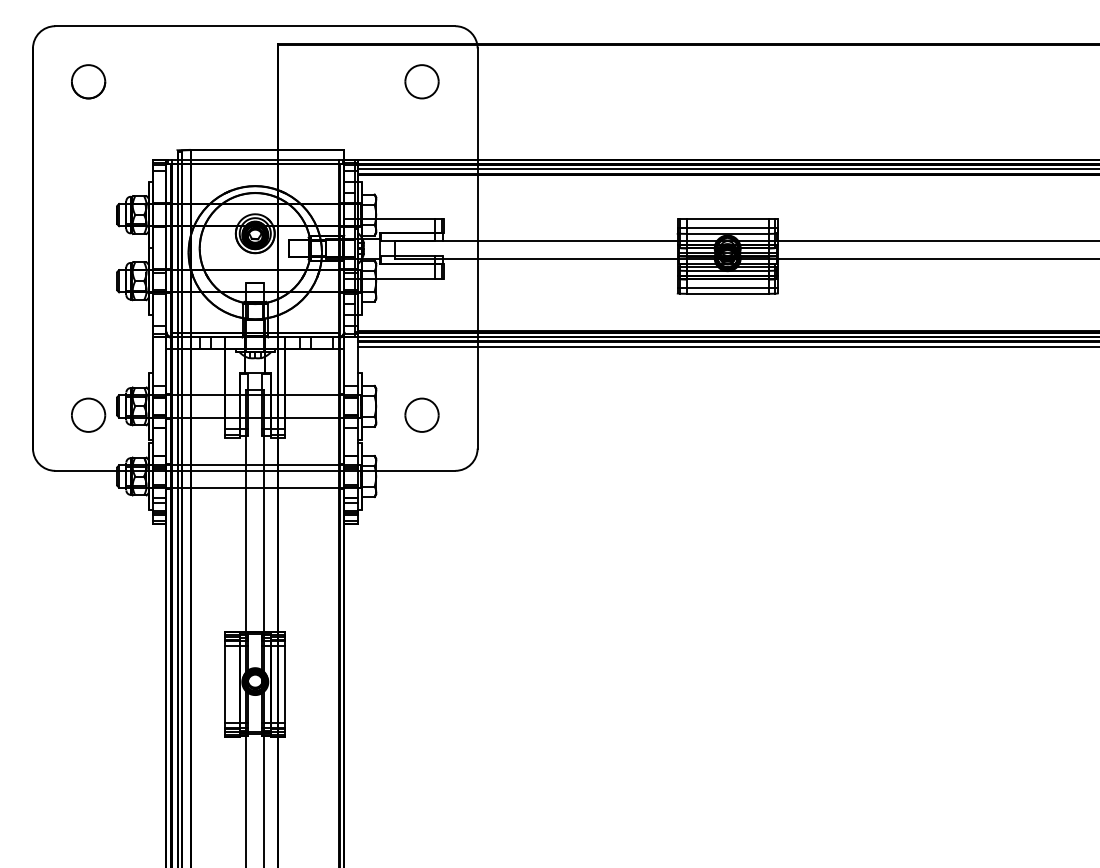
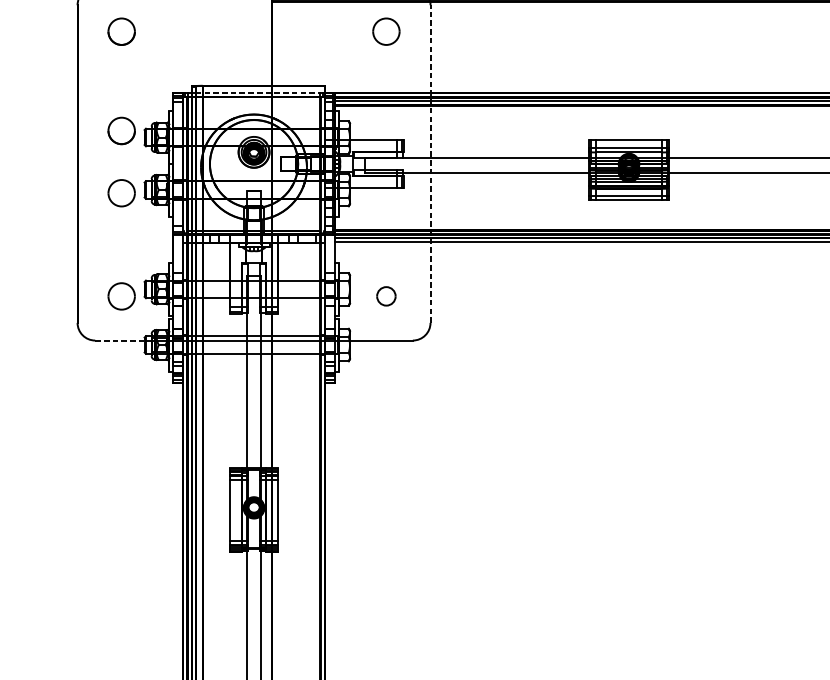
line: (260, 159) -> (258, 93), solid -> dashed
part: (88, 206) -> (121, 130), added
line: (477, 248) -> (430, 164), solid -> dashed
part: (88, 284) -> (121, 192), added
part: (421, 414) -> (385, 295), size x0.7
line: (87, 470) -> (120, 340), solid -> dashed

